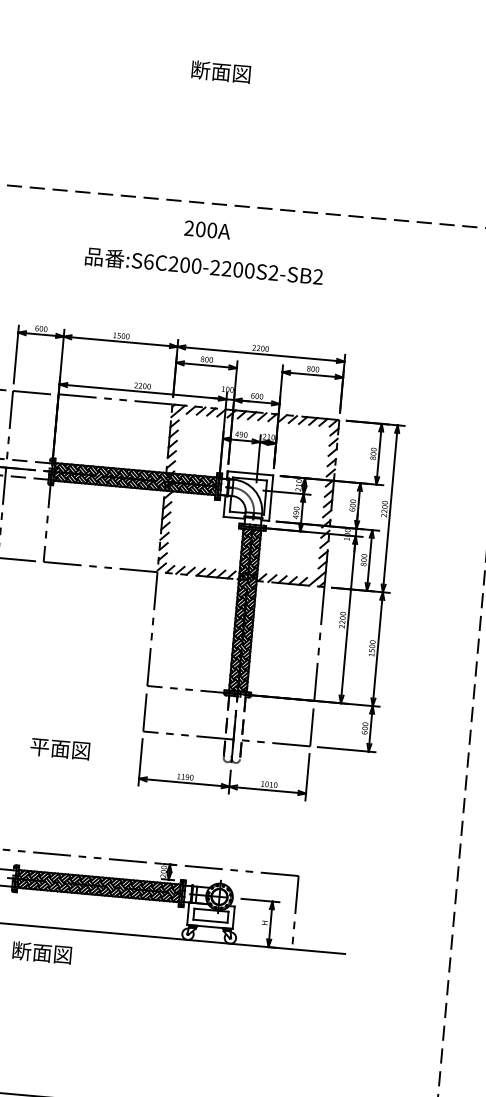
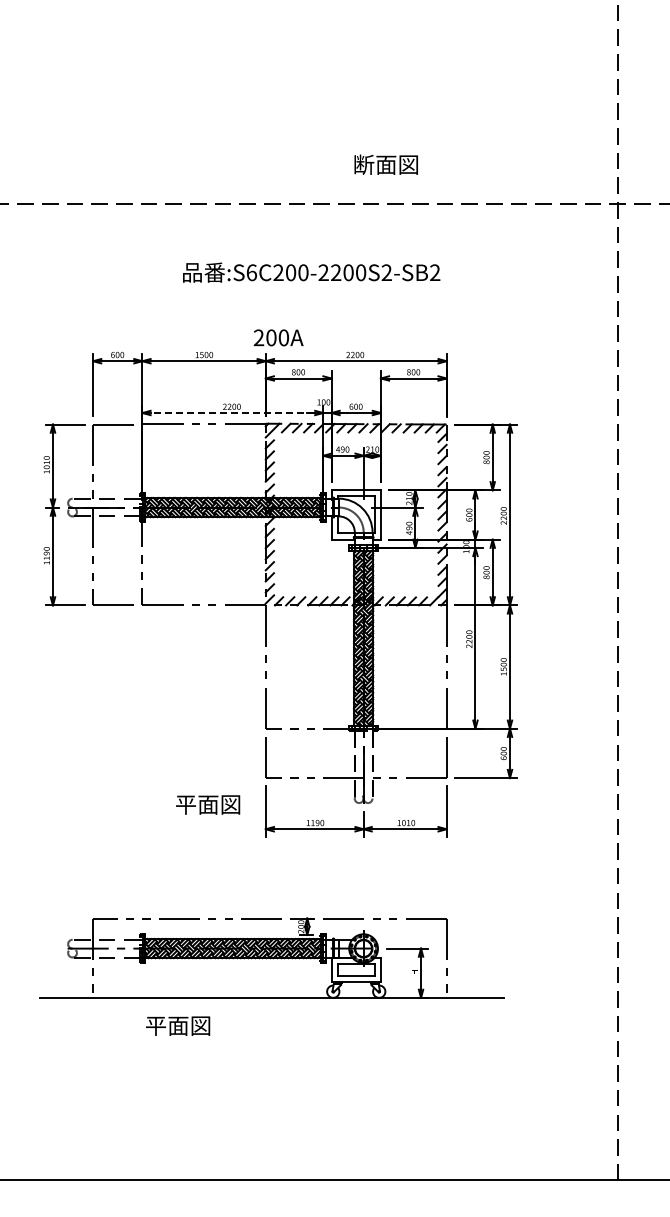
text: (220, 71) -> (385, 164), moved
text: (207, 229) -> (278, 337), moved
text: (204, 266) -> (311, 272), moved
line: (142, 392) -> (232, 413), solid -> dashed
text: (60, 748) -> (208, 804), moved
text: (22, 950) -> (156, 1025), 断面図 -> 平面図

